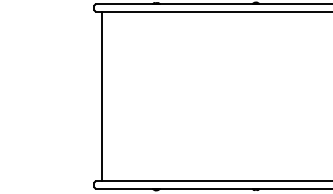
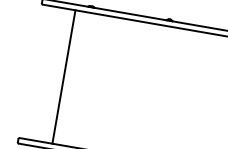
line: (102, 96) -> (63, 77), moved

